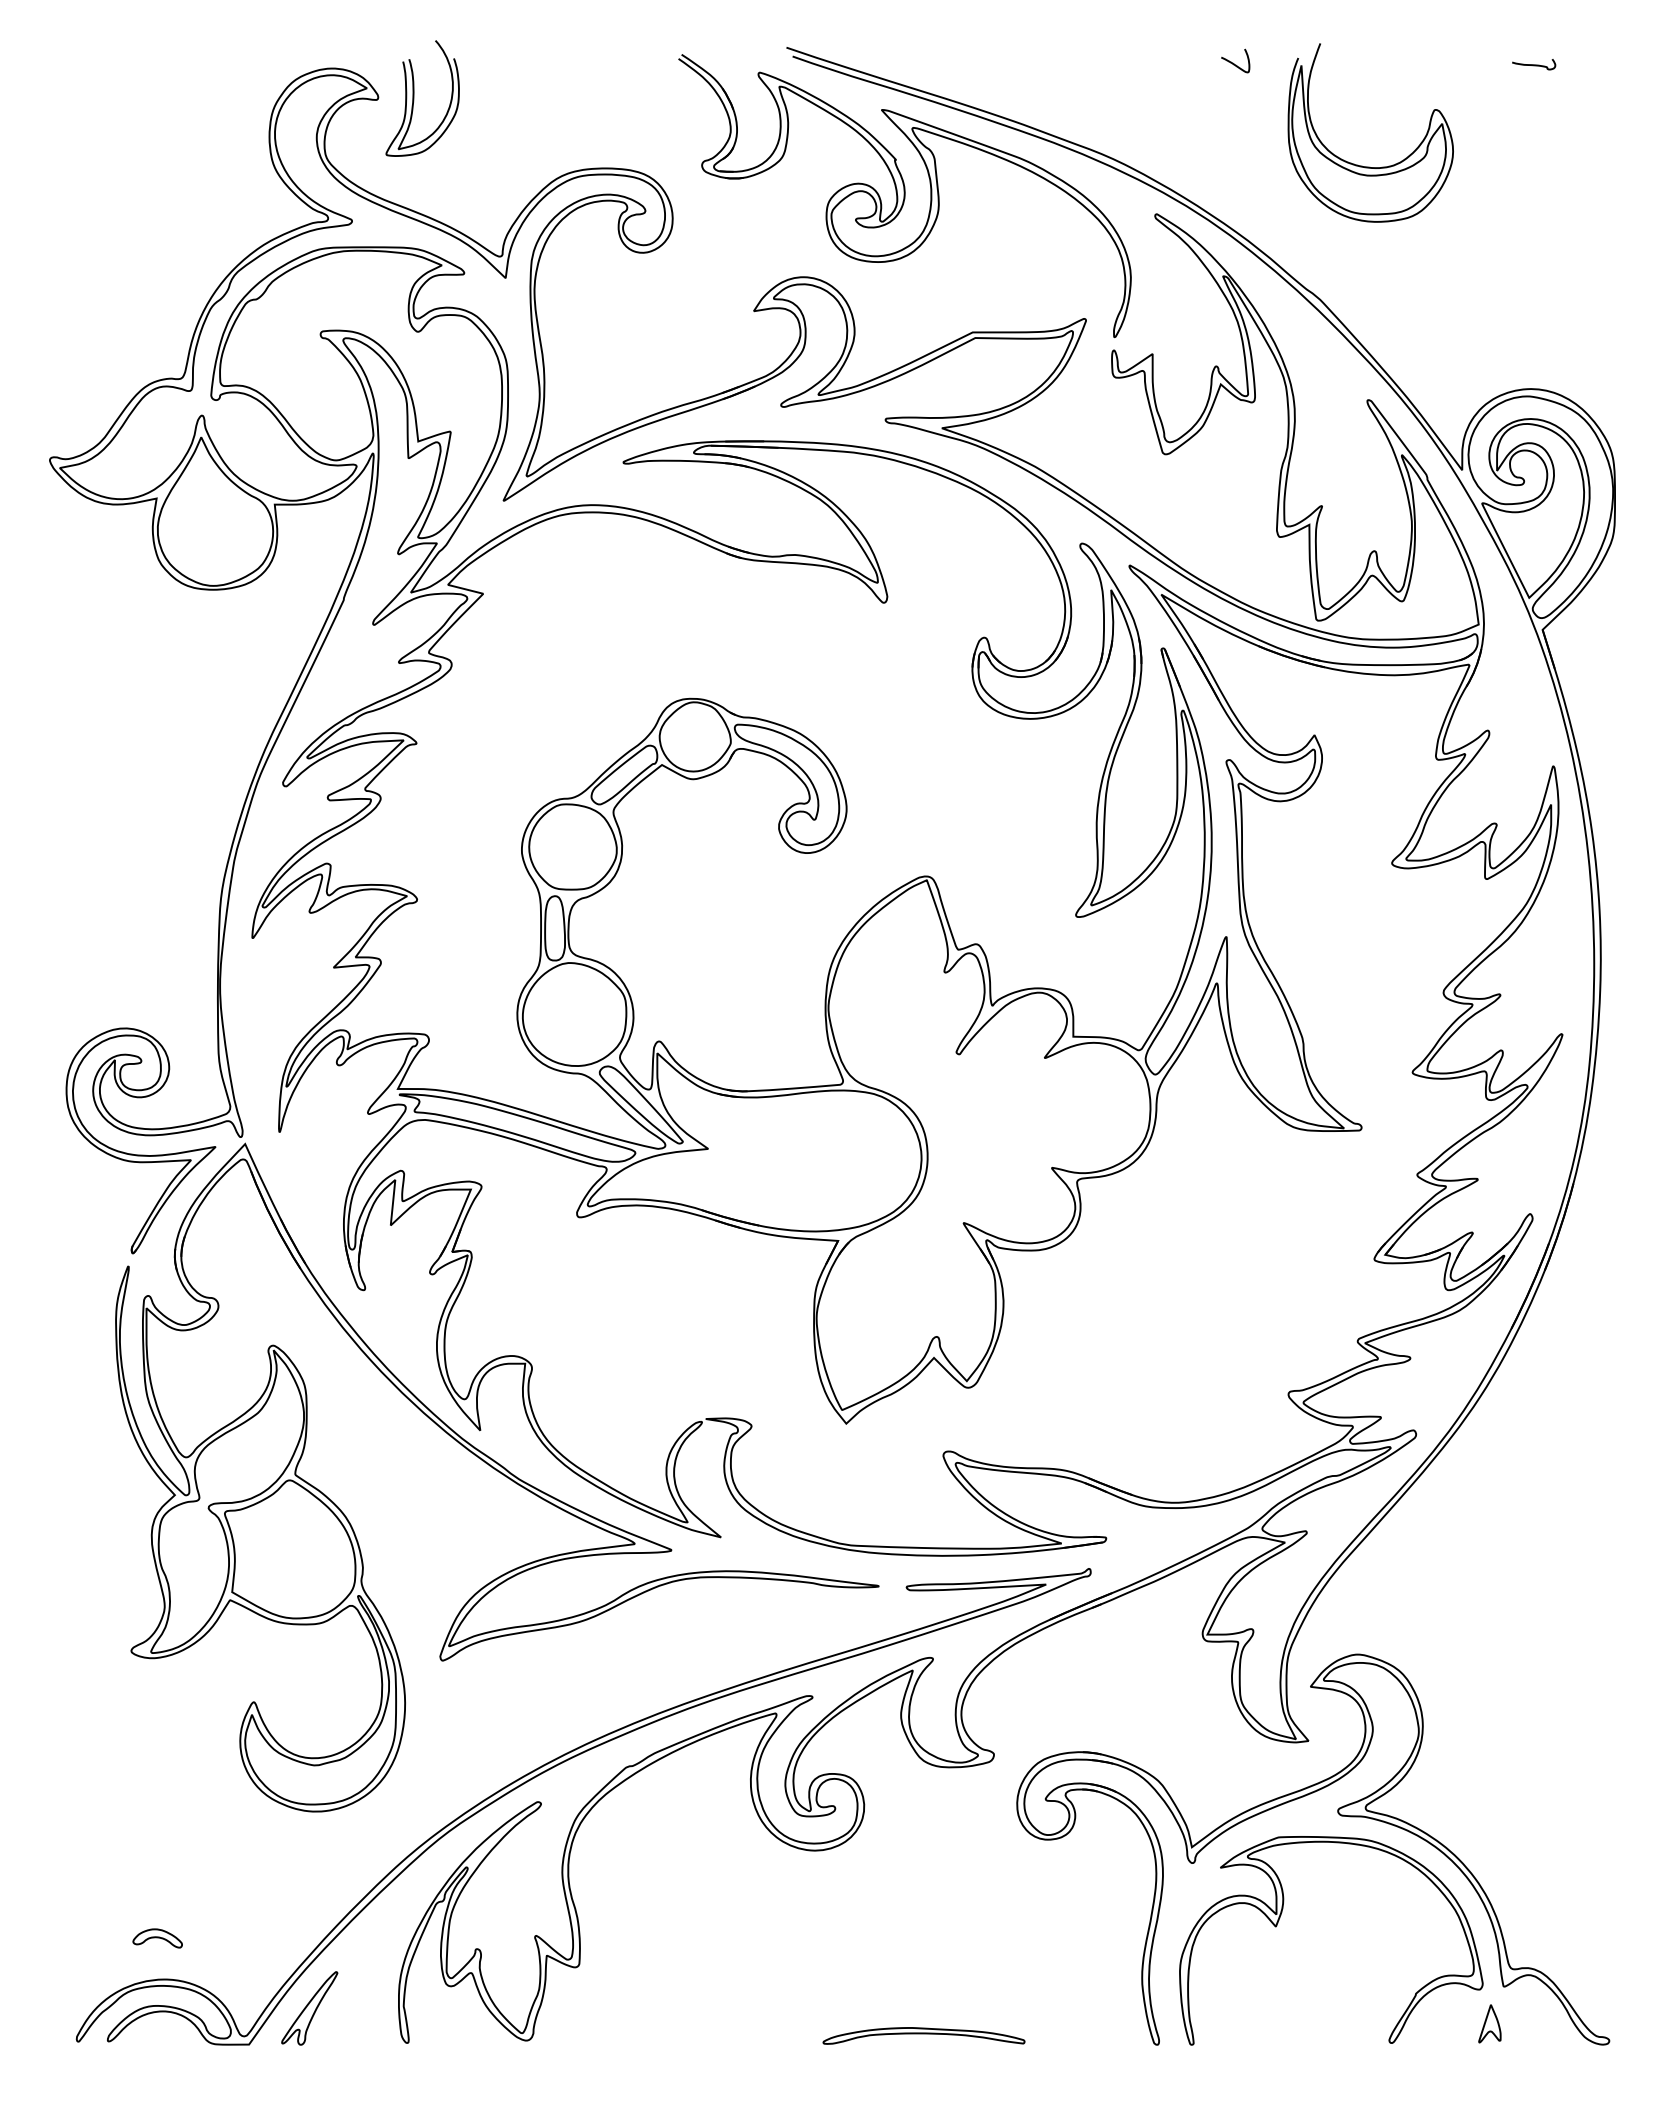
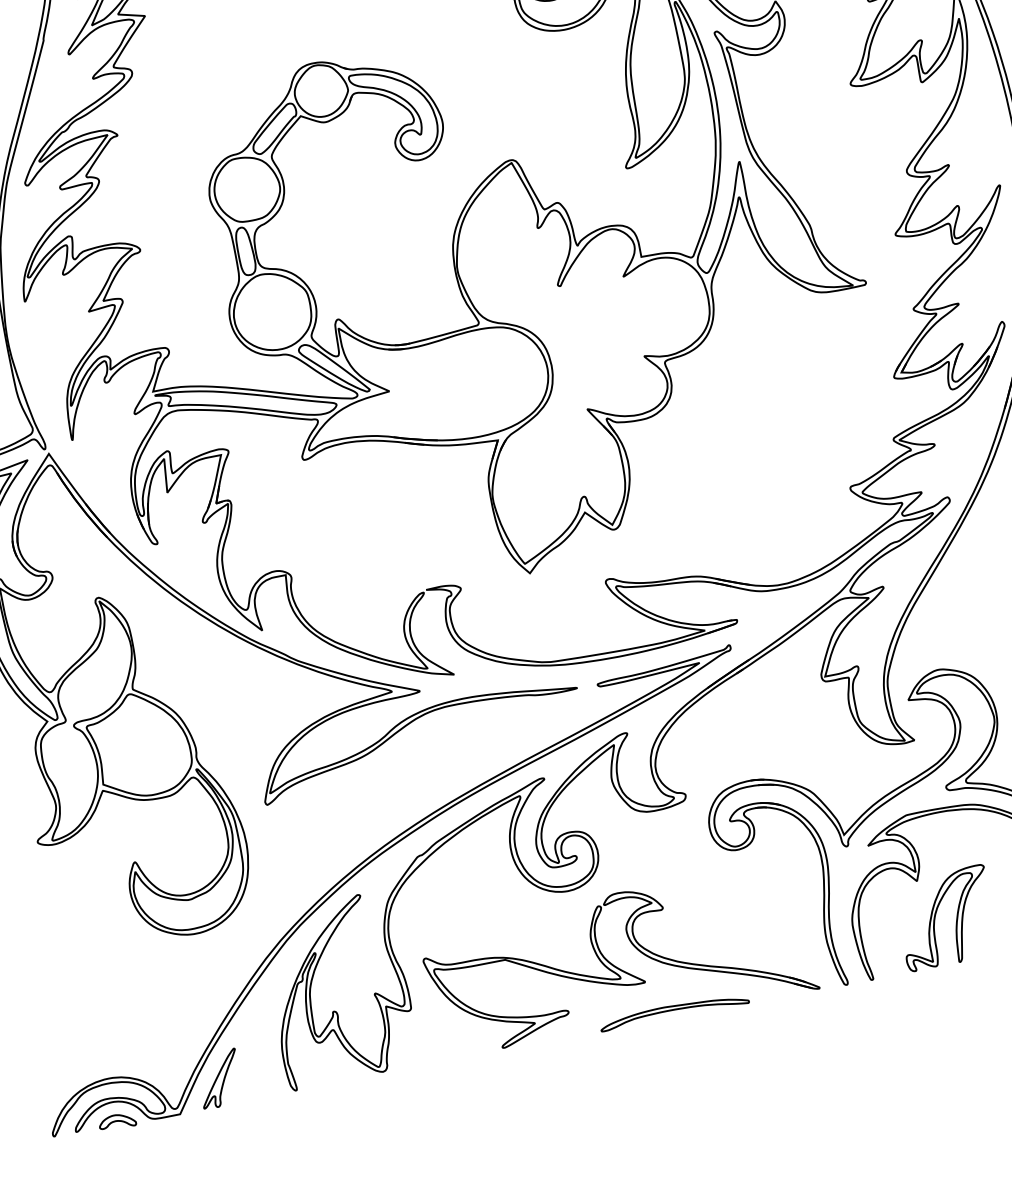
part: (157, 1938) -> (117, 1121), moved
part: (857, 1960) -> (614, 965), added
part: (1292, 1975) -> (936, 914), added

